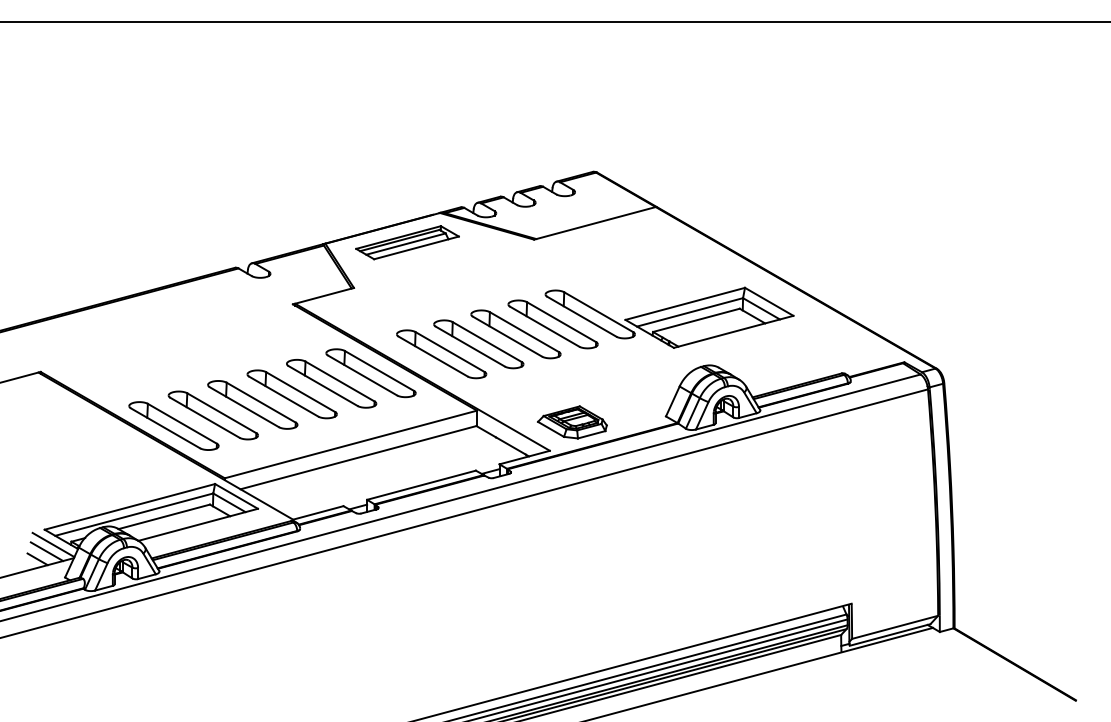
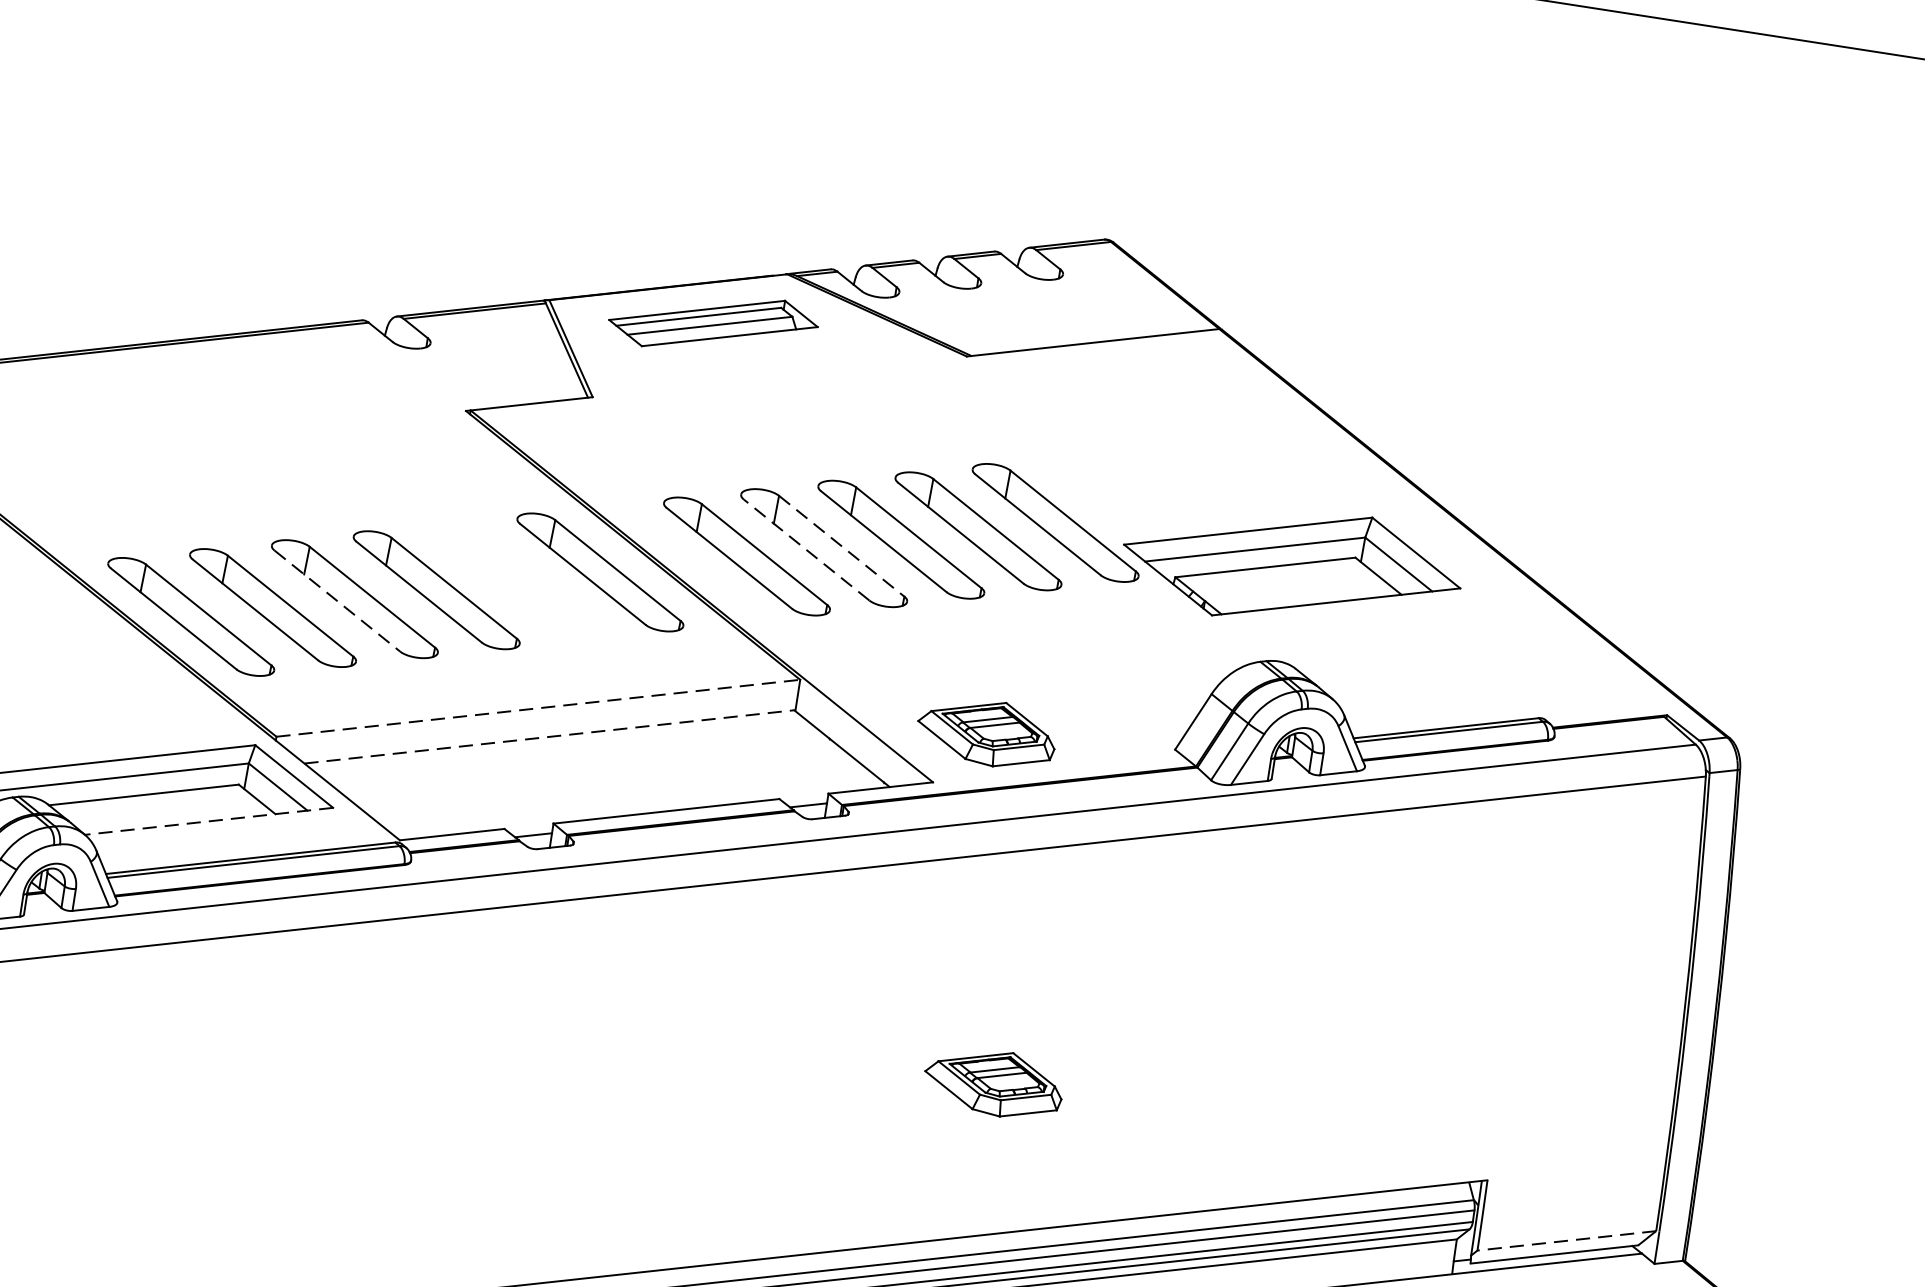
line: (487, 342) -> (842, 547), solid -> dashed
line: (470, 346) -> (806, 549), solid -> dashed
part: (331, 383) -> (518, 580), removed
line: (244, 407) -> (337, 601), solid -> dashed
line: (350, 444) -> (537, 708), solid -> dashed
line: (358, 457) -> (549, 736), solid -> dashed
line: (198, 524) -> (209, 820), solid -> dashed
part: (602, 593) -> (993, 1083), added
line: (895, 627) -> (1567, 1241), solid -> dashed

